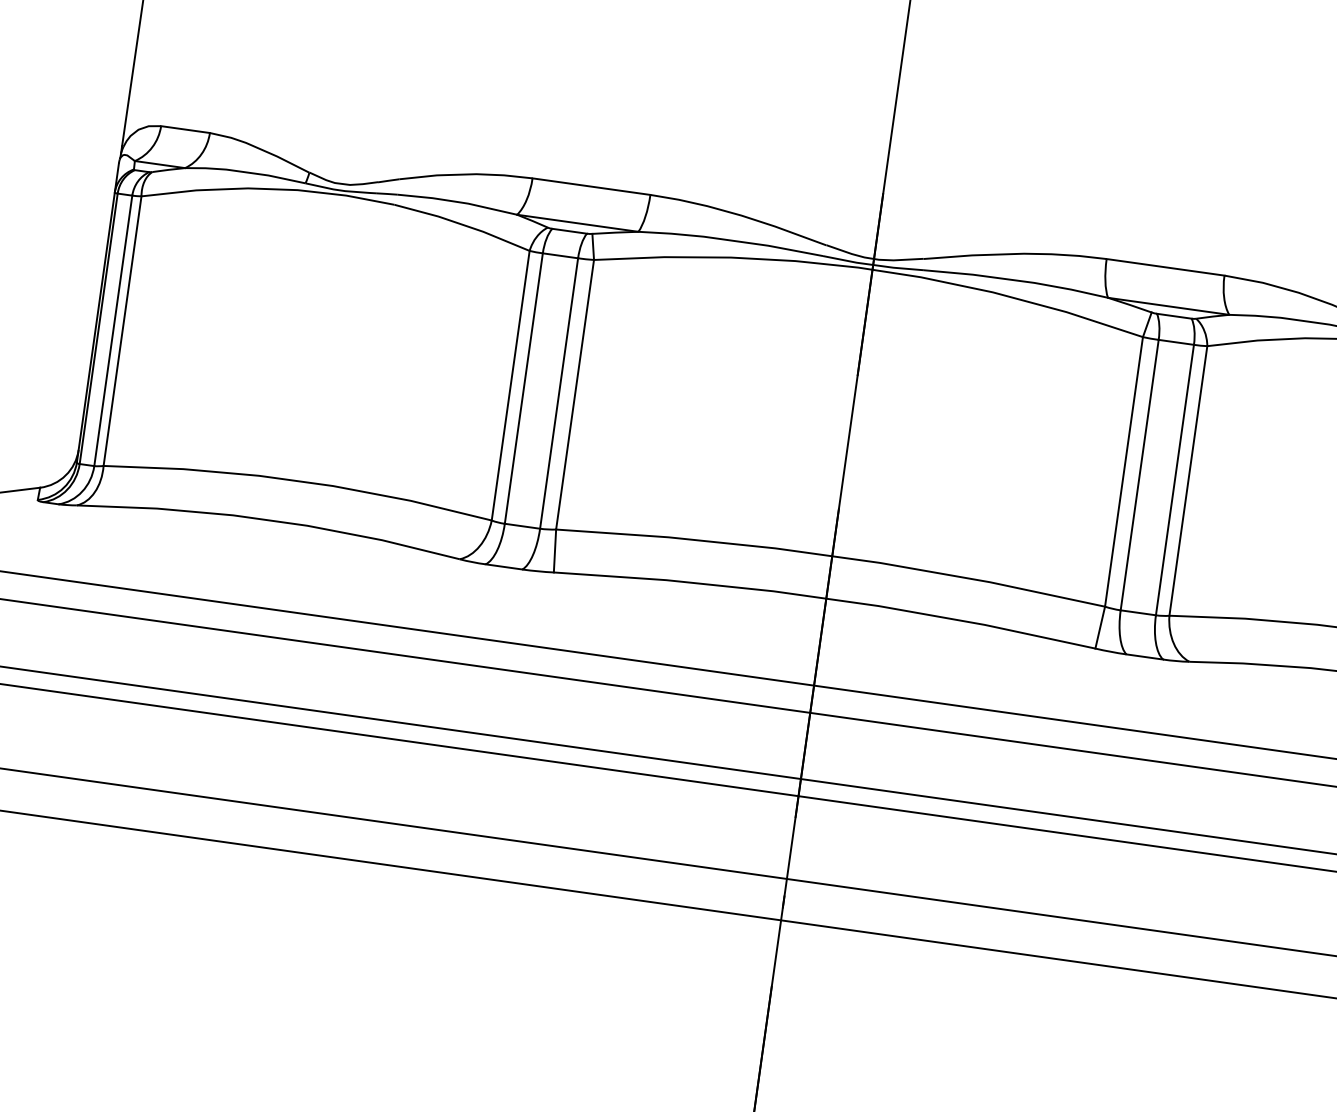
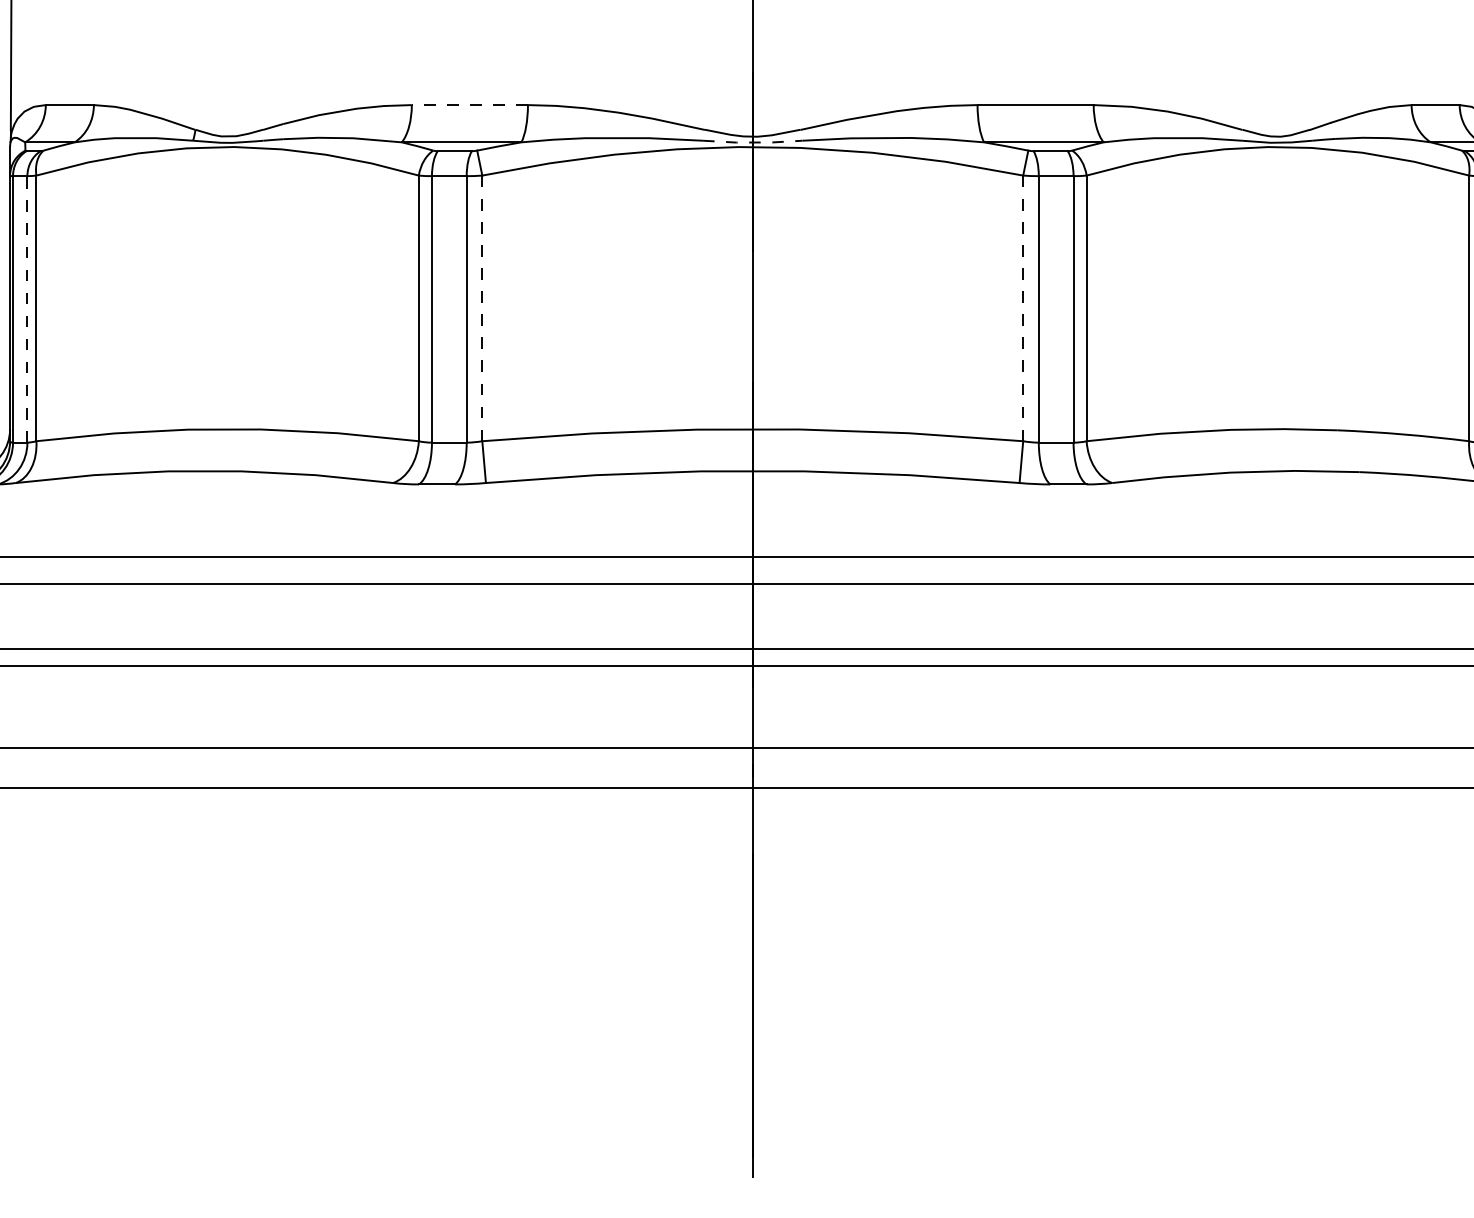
line: (591, 187) -> (469, 105), solid -> dashed
line: (873, 265) -> (753, 142), solid -> dashed
line: (113, 329) -> (27, 308), solid -> dashed
line: (575, 394) -> (482, 308), solid -> dashed
line: (1124, 472) -> (1023, 308), solid -> dashed

